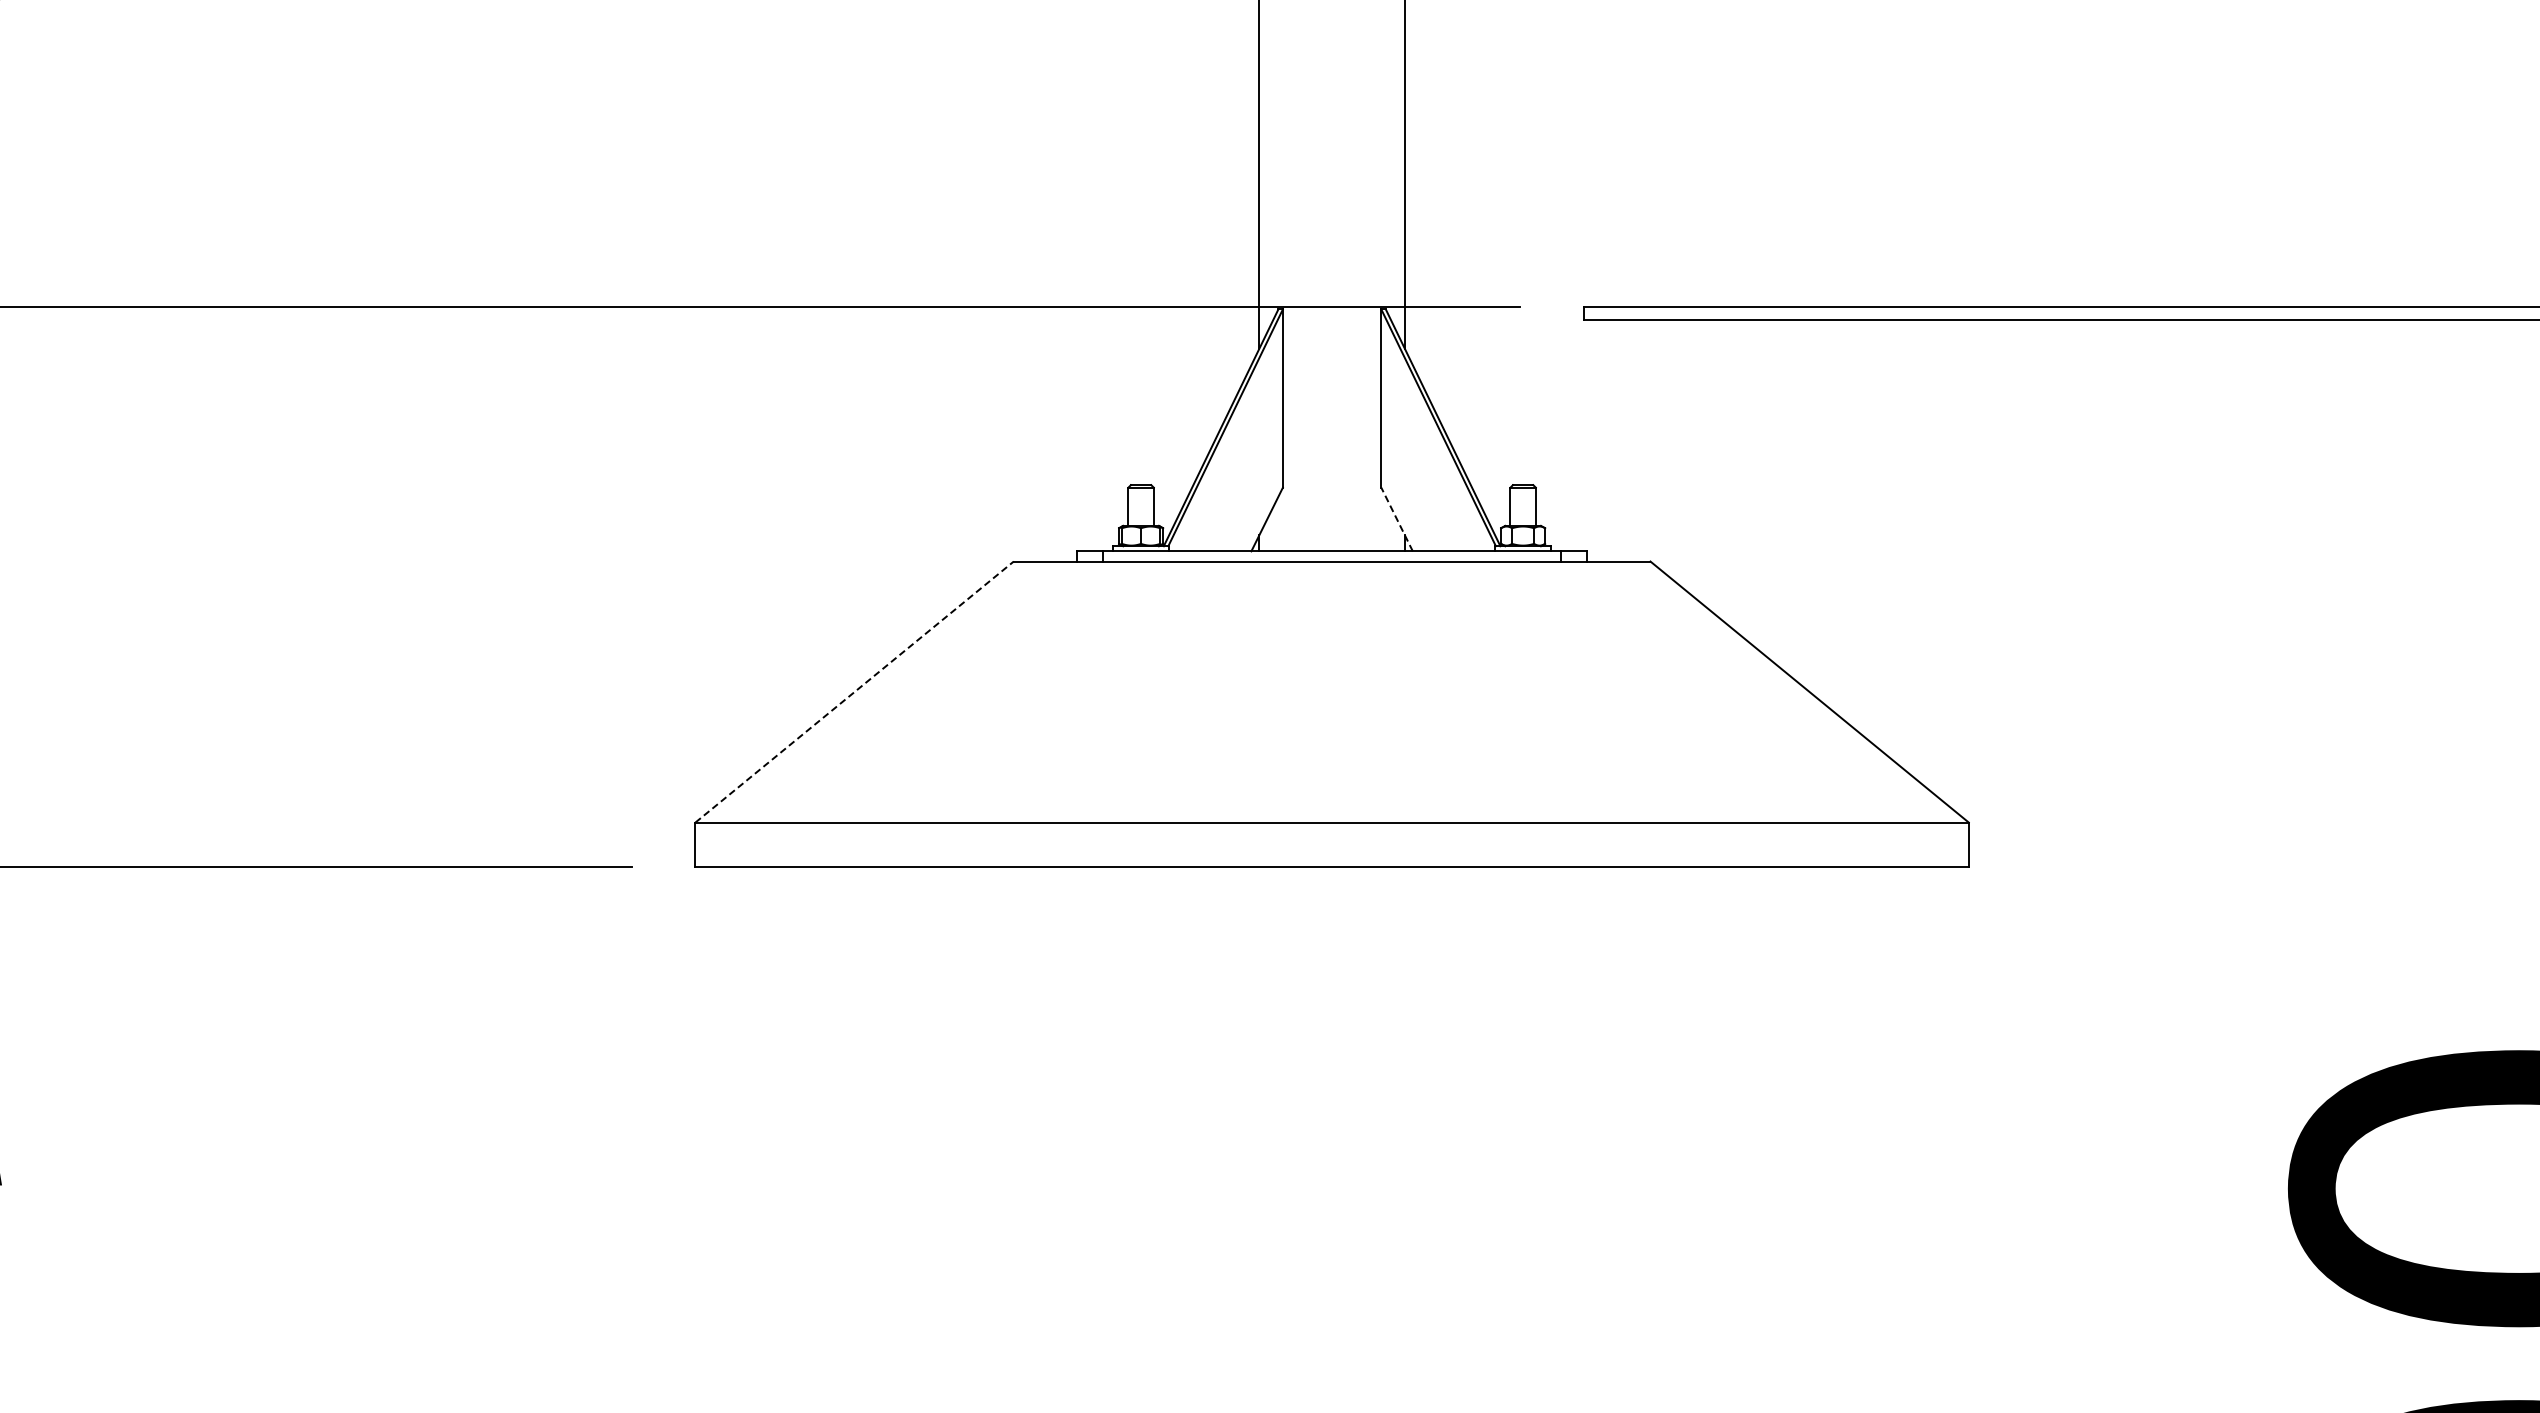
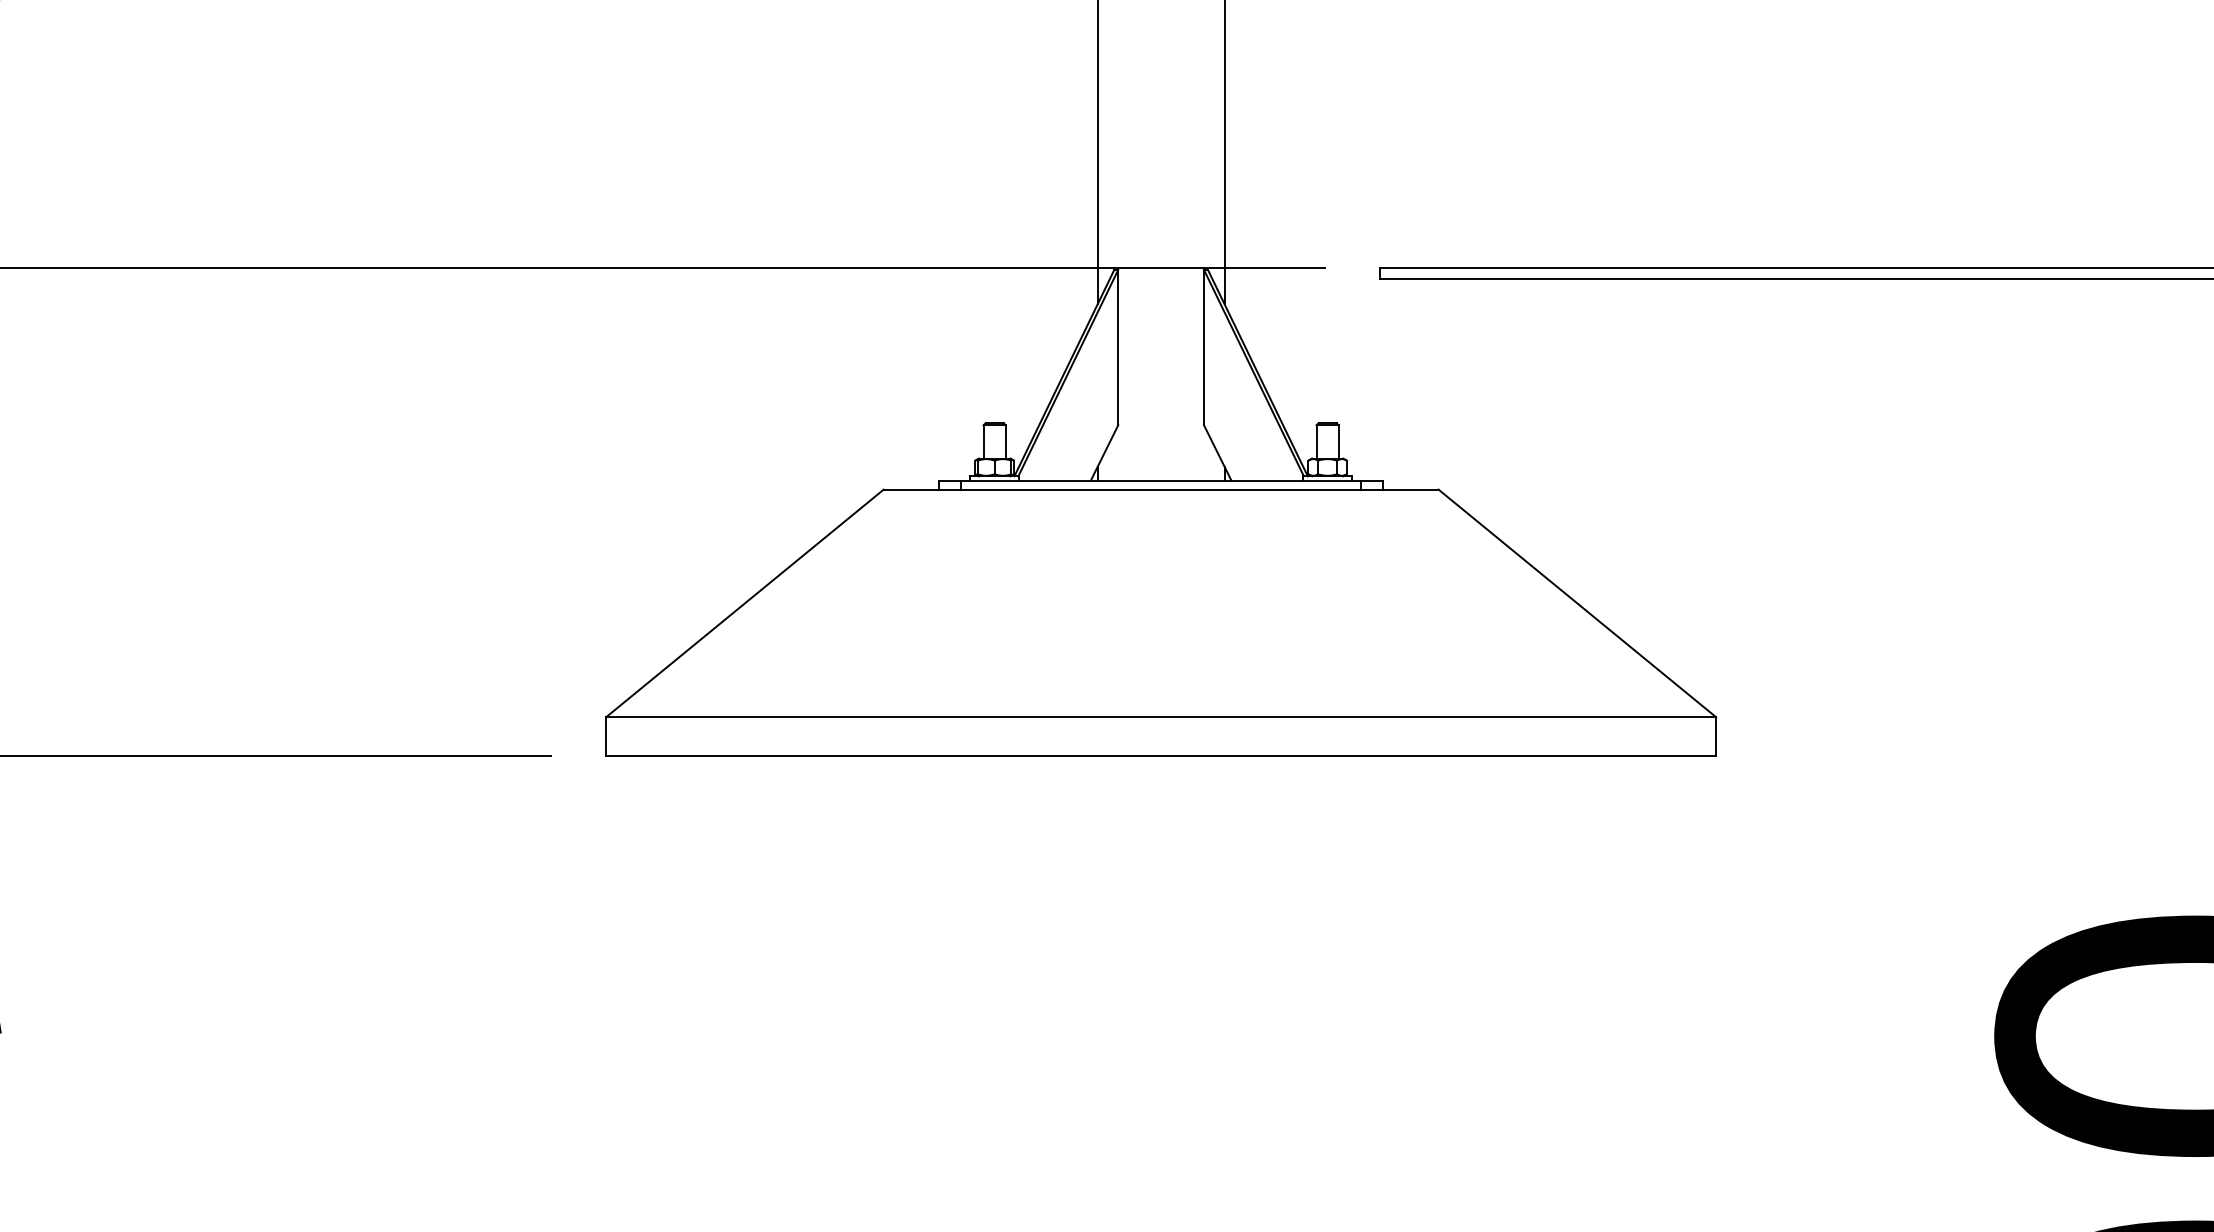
line: (1397, 519) -> (1218, 453), dashed -> solid
line: (854, 692) -> (744, 603), dashed -> solid

